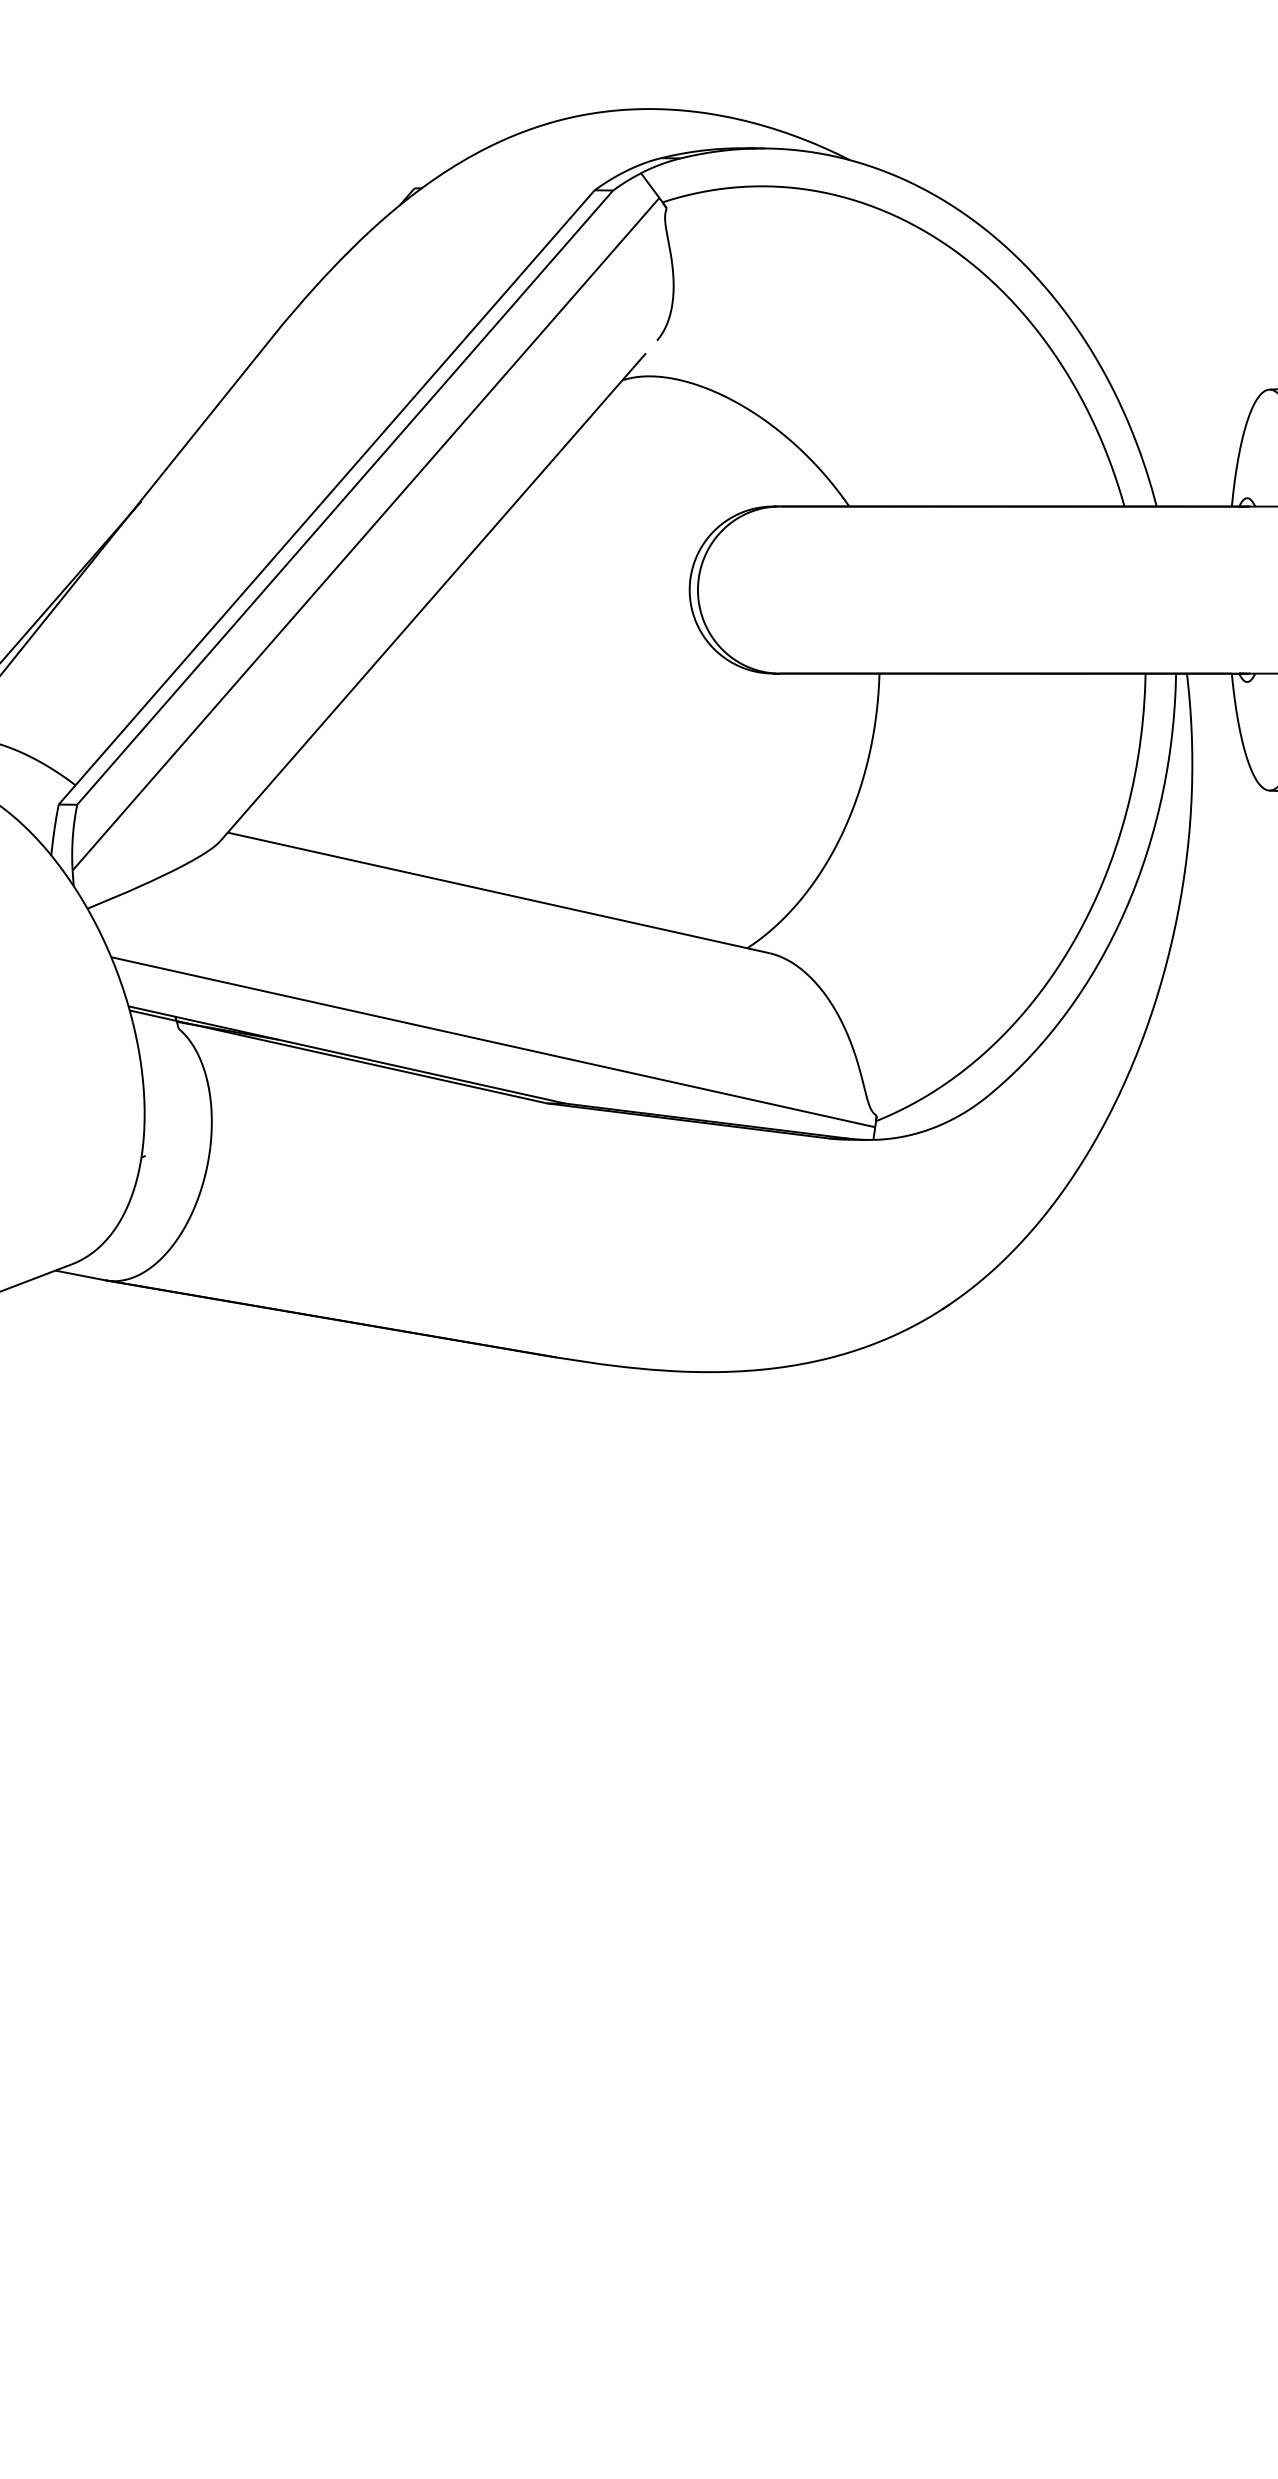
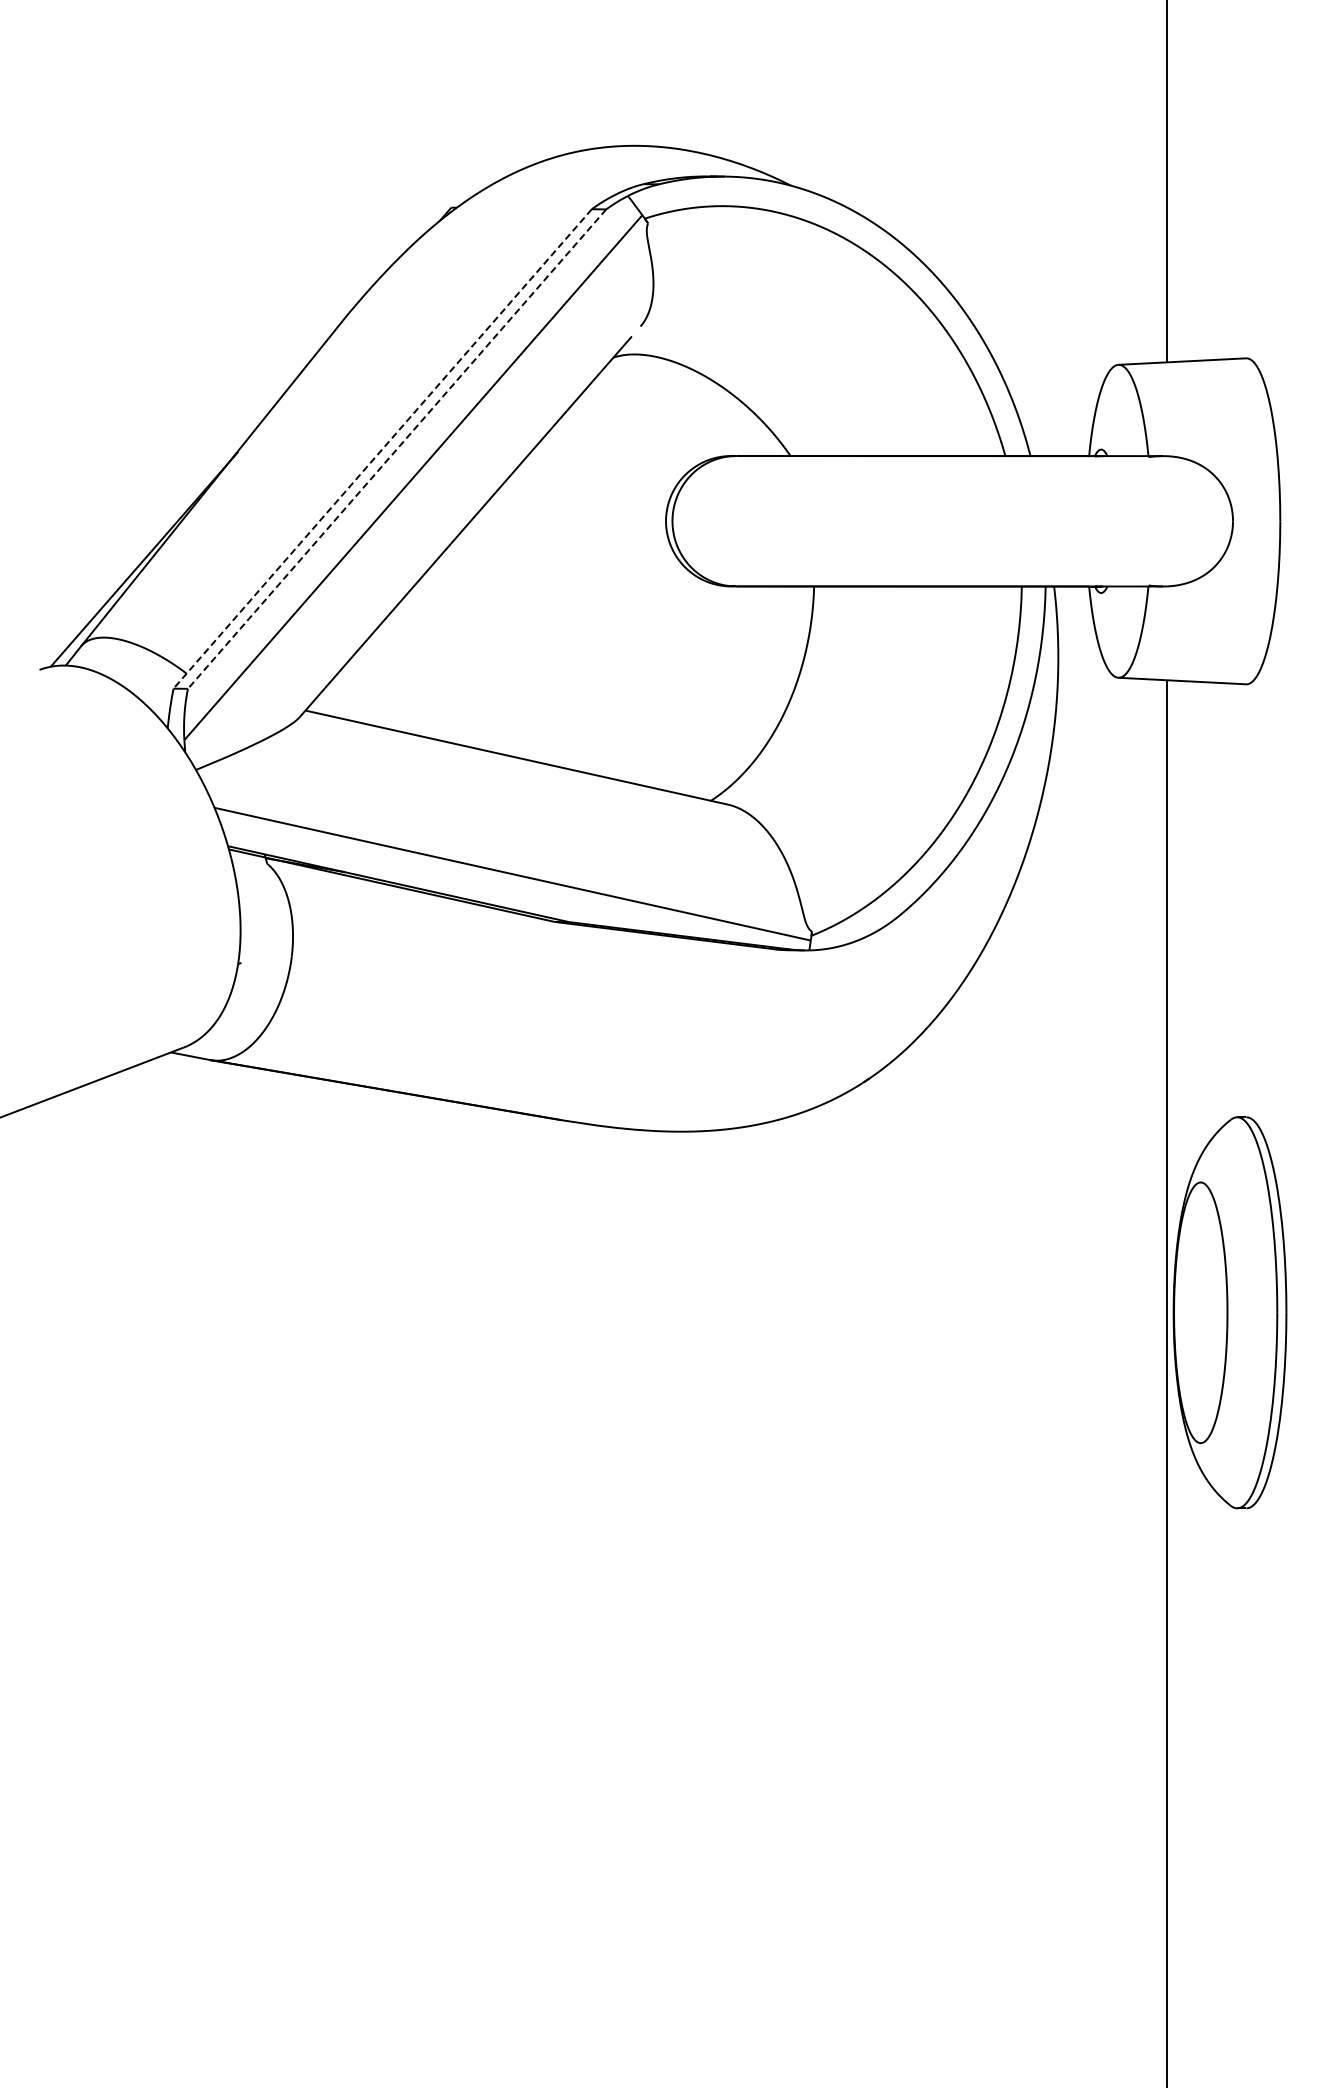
line: (326, 498) -> (382, 449), solid -> dashed
line: (344, 498) -> (396, 449), solid -> dashed

